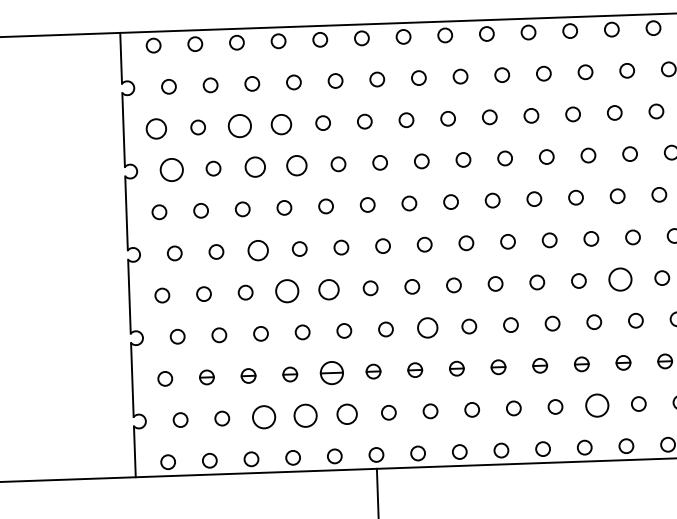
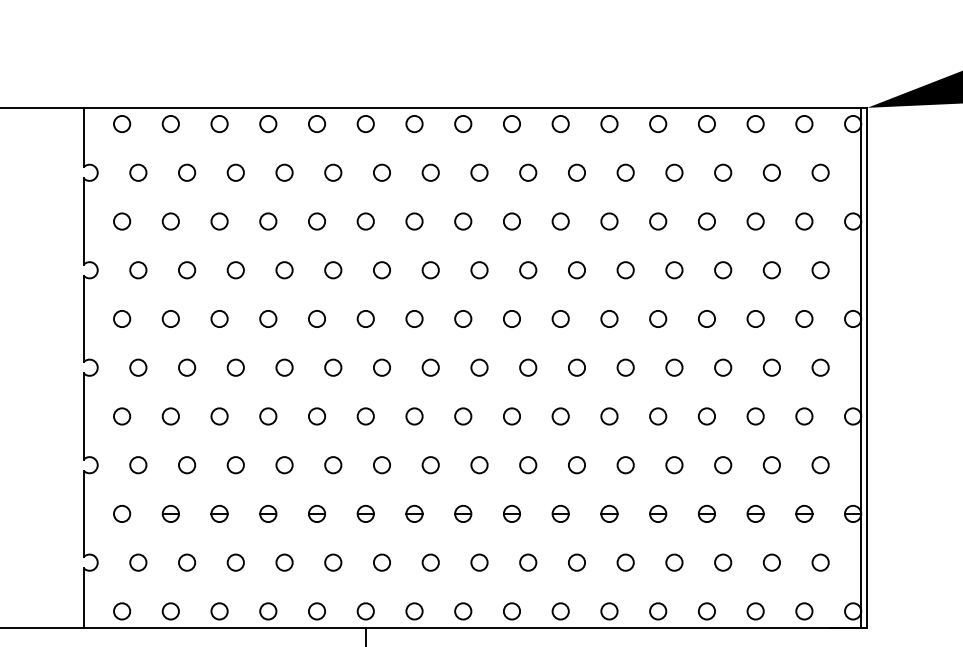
circle: (281, 124) -> (268, 221), size x0.71
circle: (239, 126) -> (219, 221), size x0.62
circle: (156, 128) -> (122, 221), size x0.71
circle: (296, 165) -> (284, 270), size x0.71
circle: (254, 167) -> (235, 270), size x0.71
circle: (172, 170) -> (138, 270), size x0.62
circle: (257, 250) -> (235, 367), size x0.71
circle: (620, 279) -> (658, 416), size x0.62
circle: (328, 289) -> (316, 416), size x0.71
circle: (287, 291) -> (268, 416), size x0.62
circle: (427, 328) -> (430, 465), size x0.71
part: (331, 372) -> (316, 513), size x0.62
circle: (597, 405) -> (625, 562), size x0.62
circle: (347, 414) -> (333, 562), size x0.71
circle: (305, 415) -> (284, 562), size x0.62
circle: (263, 417) -> (235, 562), size x0.62

